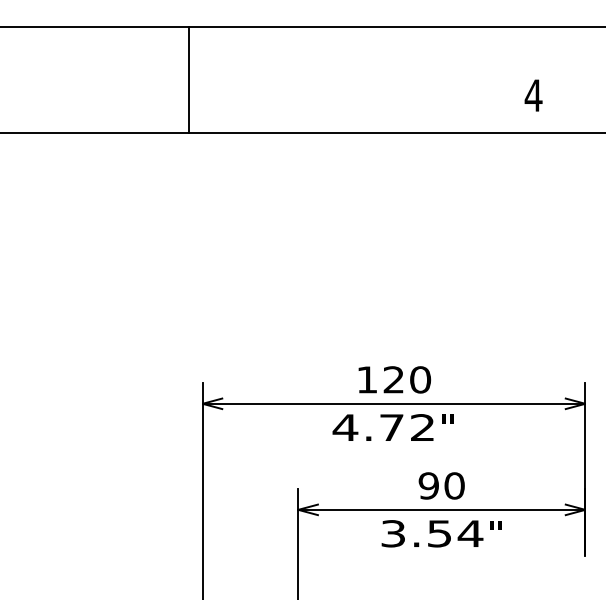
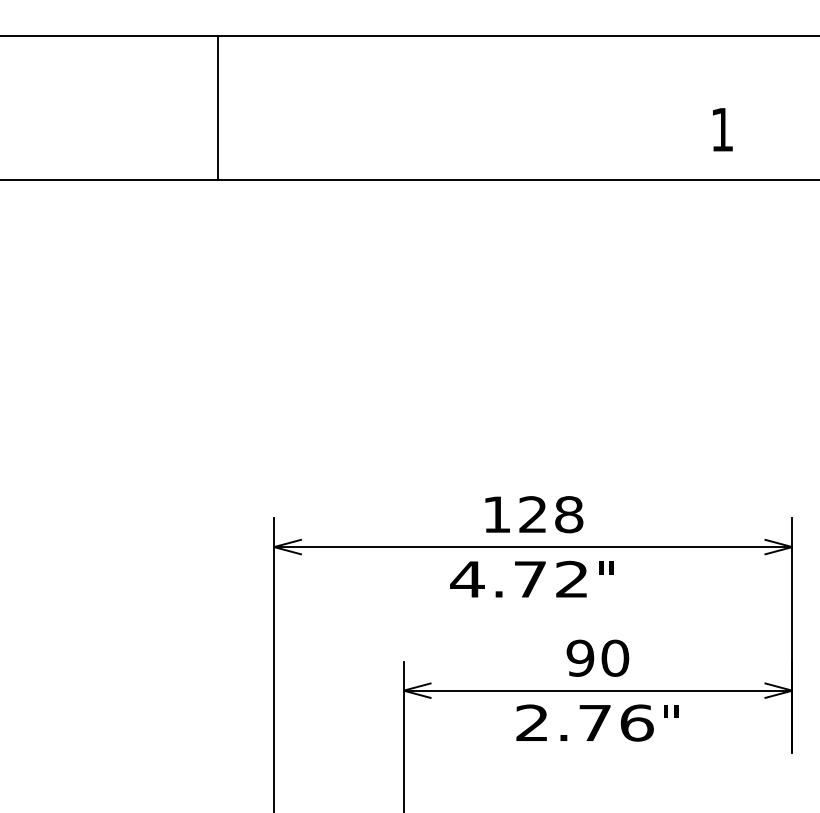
line: (188, 79) -> (217, 108), moved
text: (533, 95) -> (722, 129), 4 -> 1
text: (420, 379) -> (569, 514), 120 -> 128
text: (432, 533) -> (585, 722), 3.54 -> 2.76

